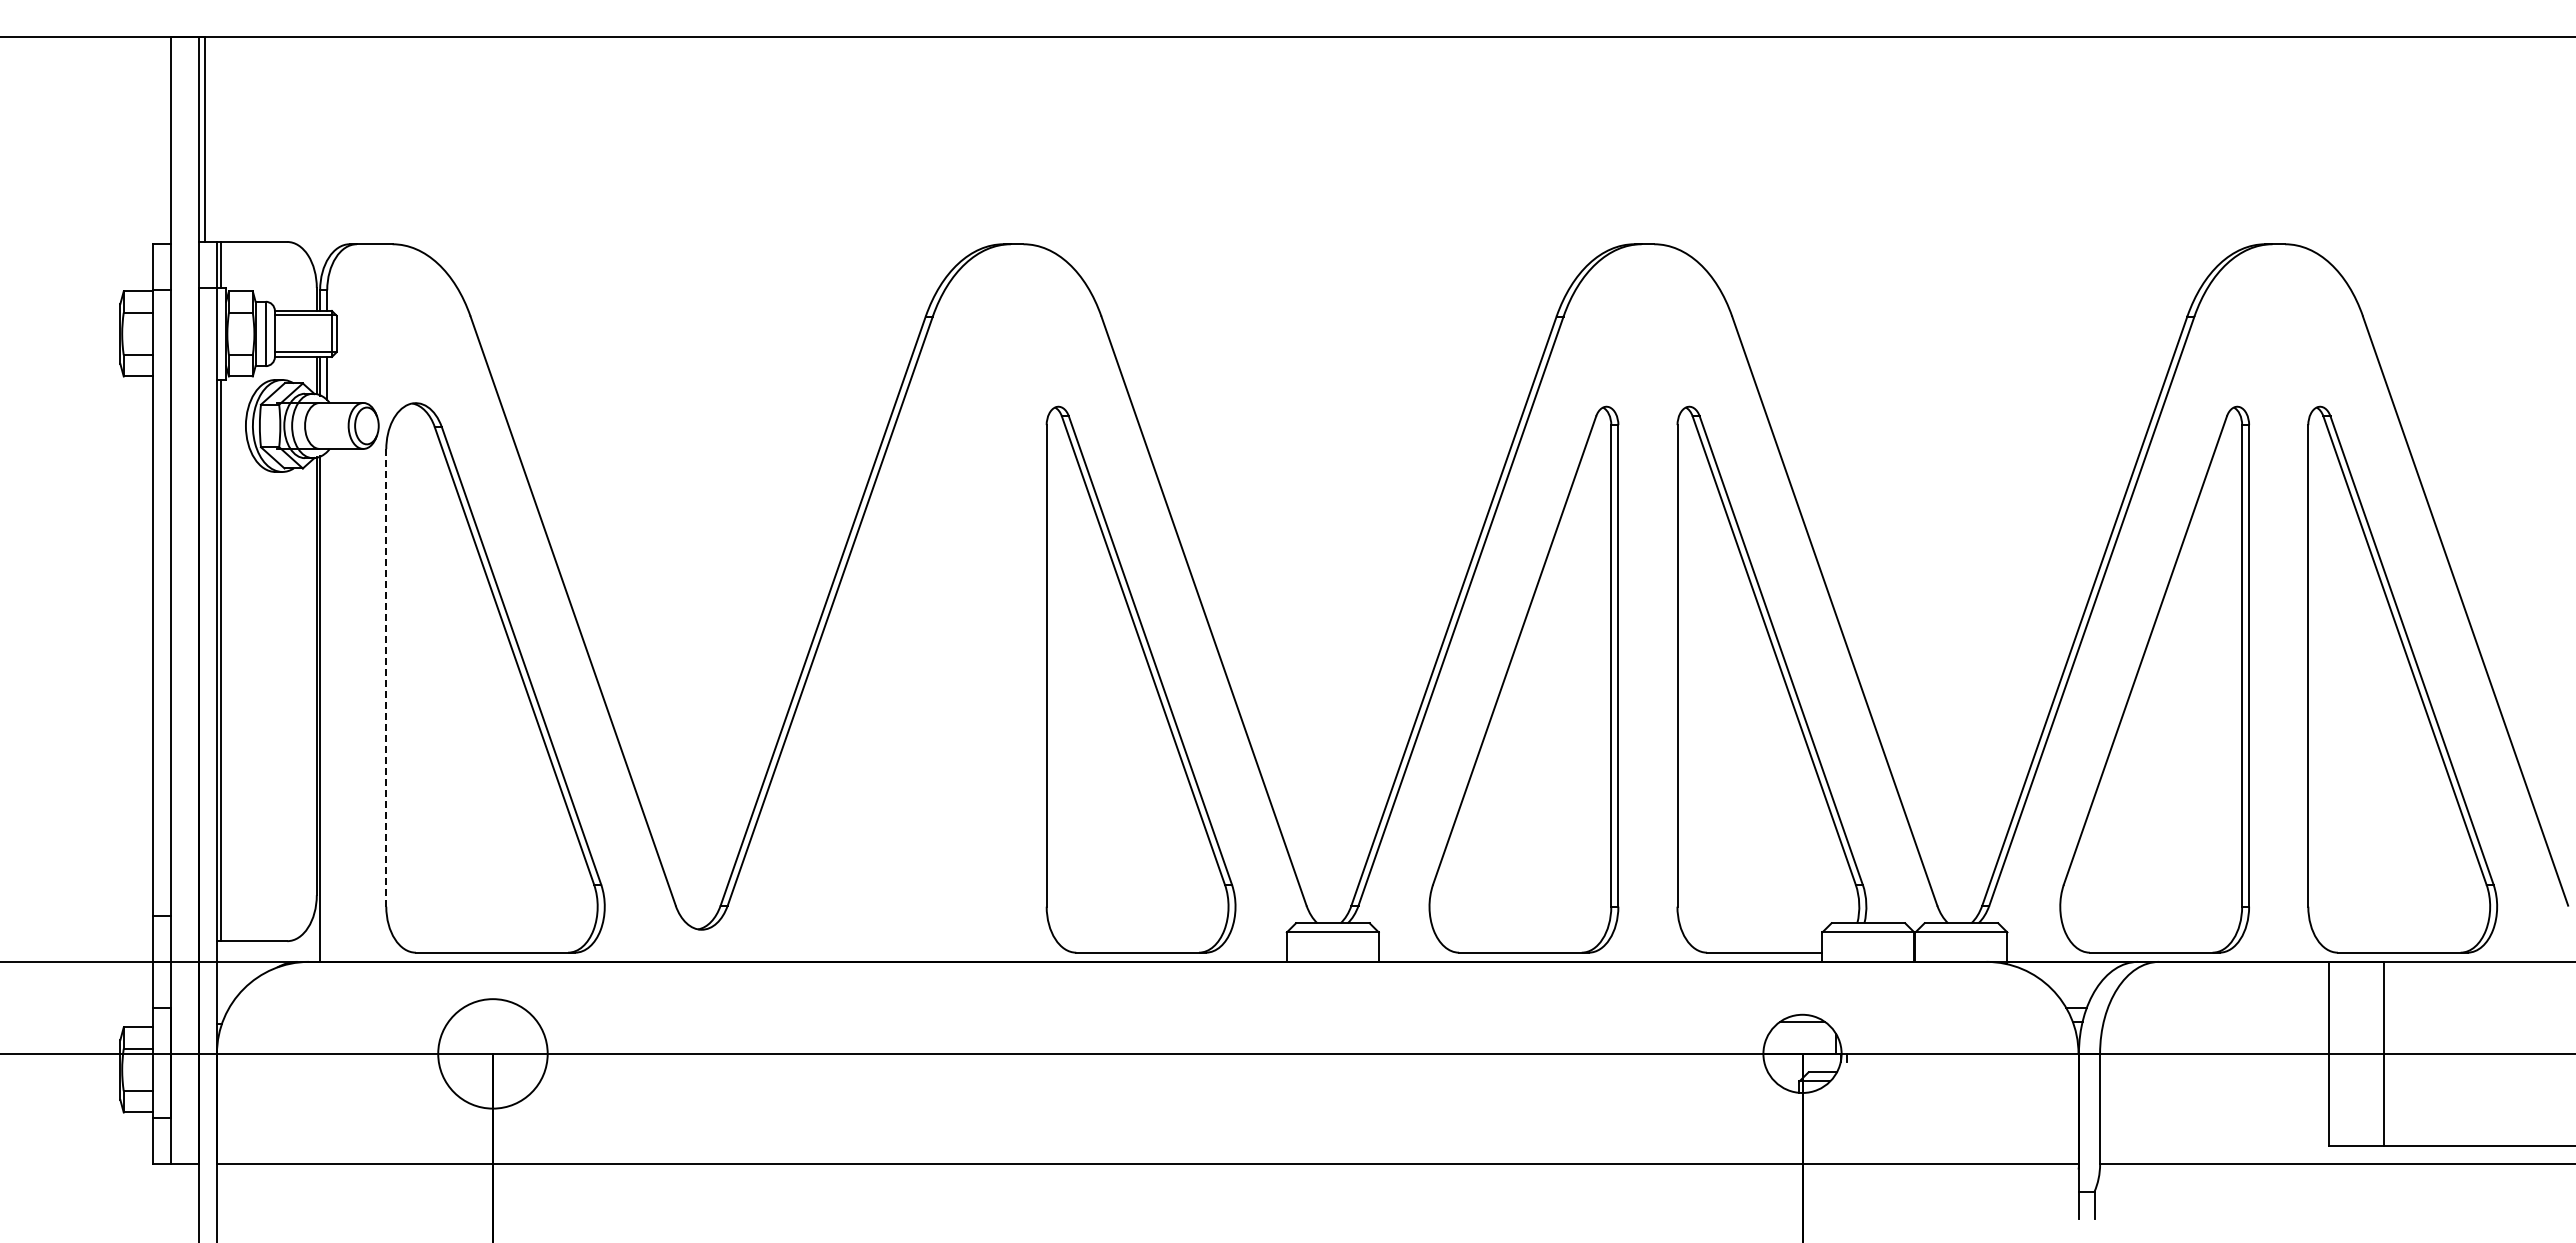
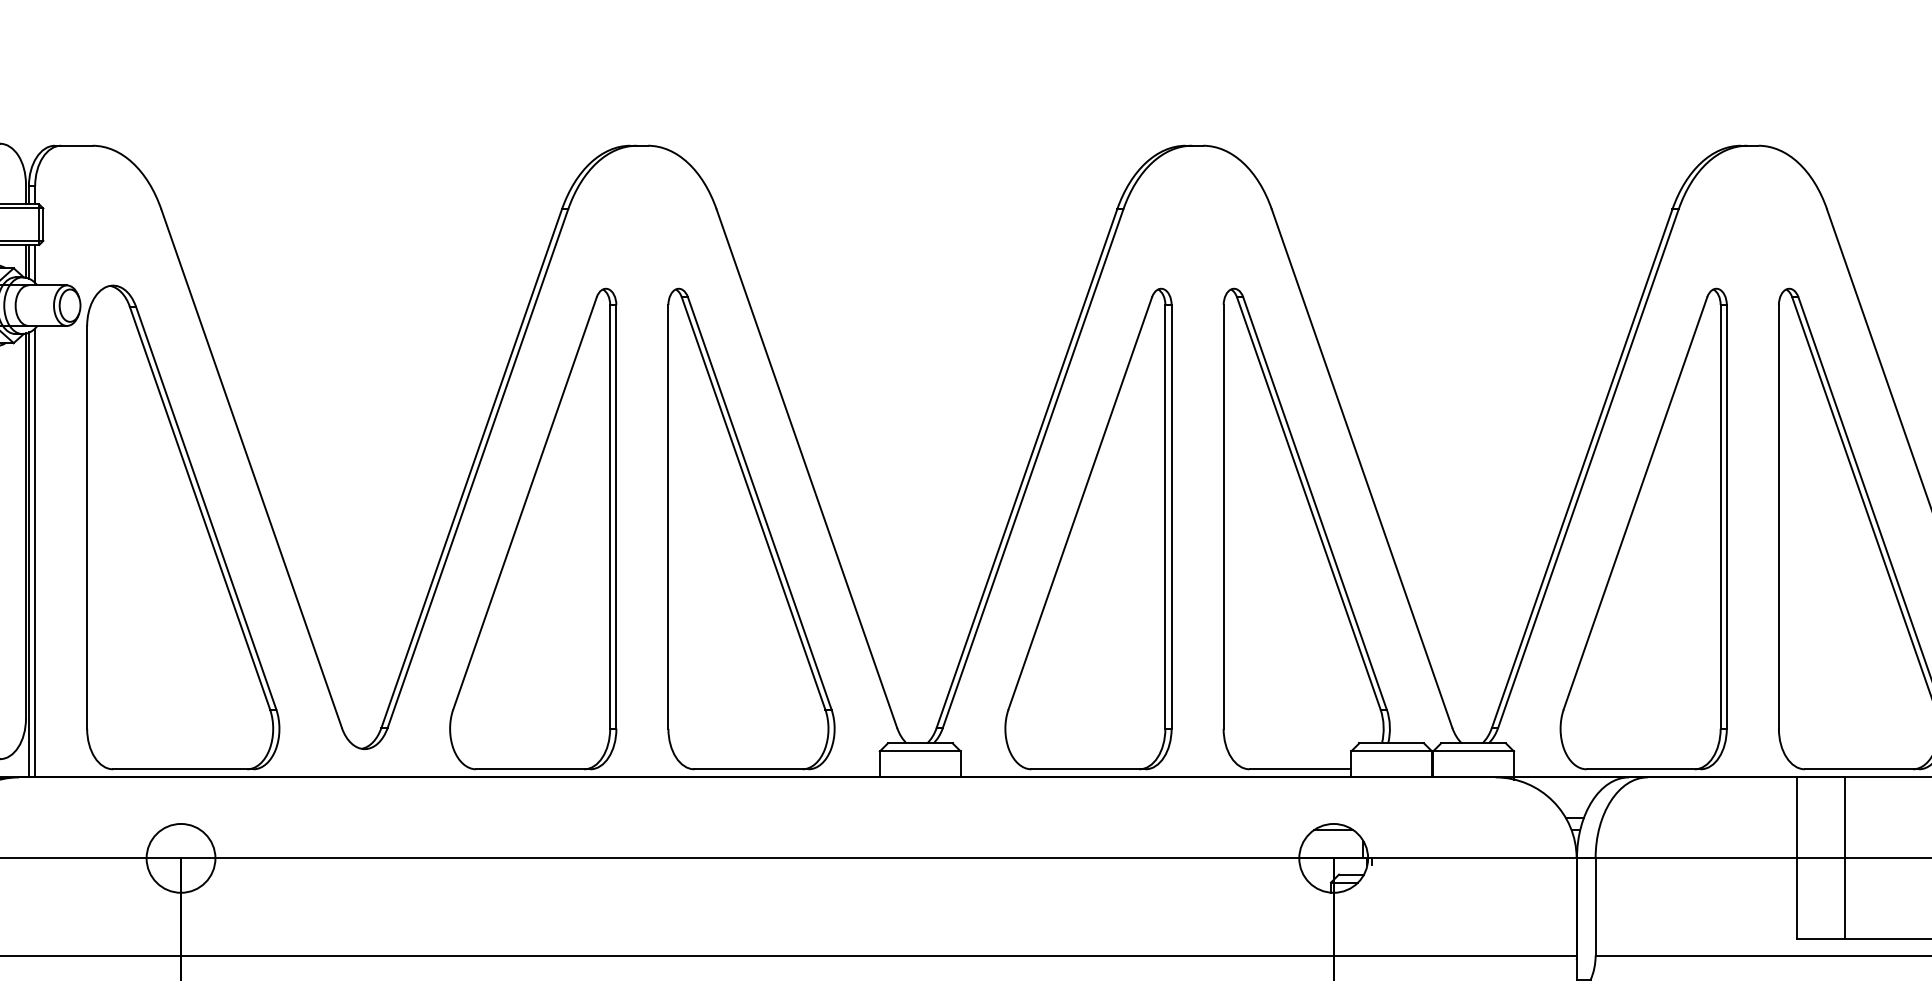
line: (386, 677) -> (87, 527), dashed -> solid
part: (892, 679) -> (532, 528), added
line: (327, 706) -> (35, 552), added
circle: (492, 1053) -> (180, 858), size x0.71

